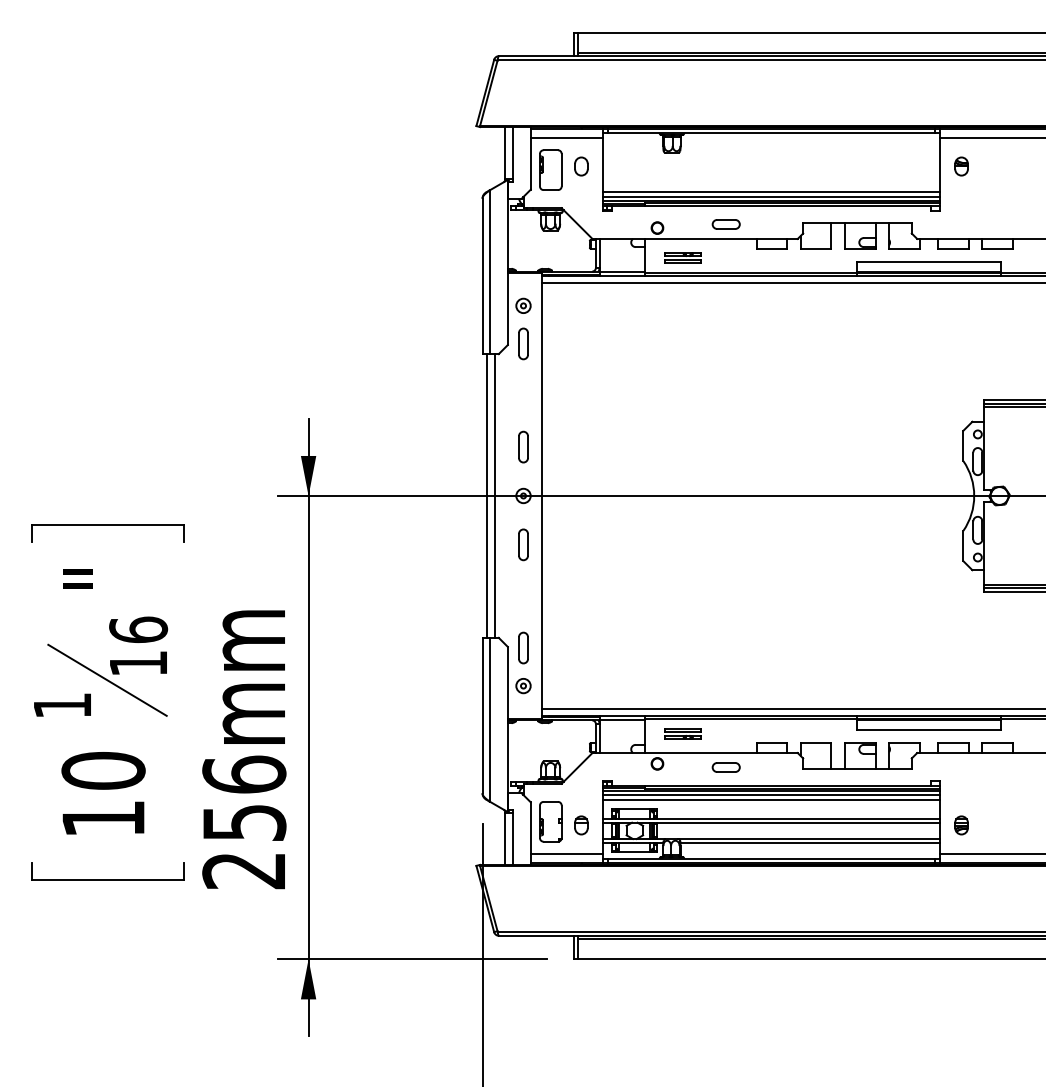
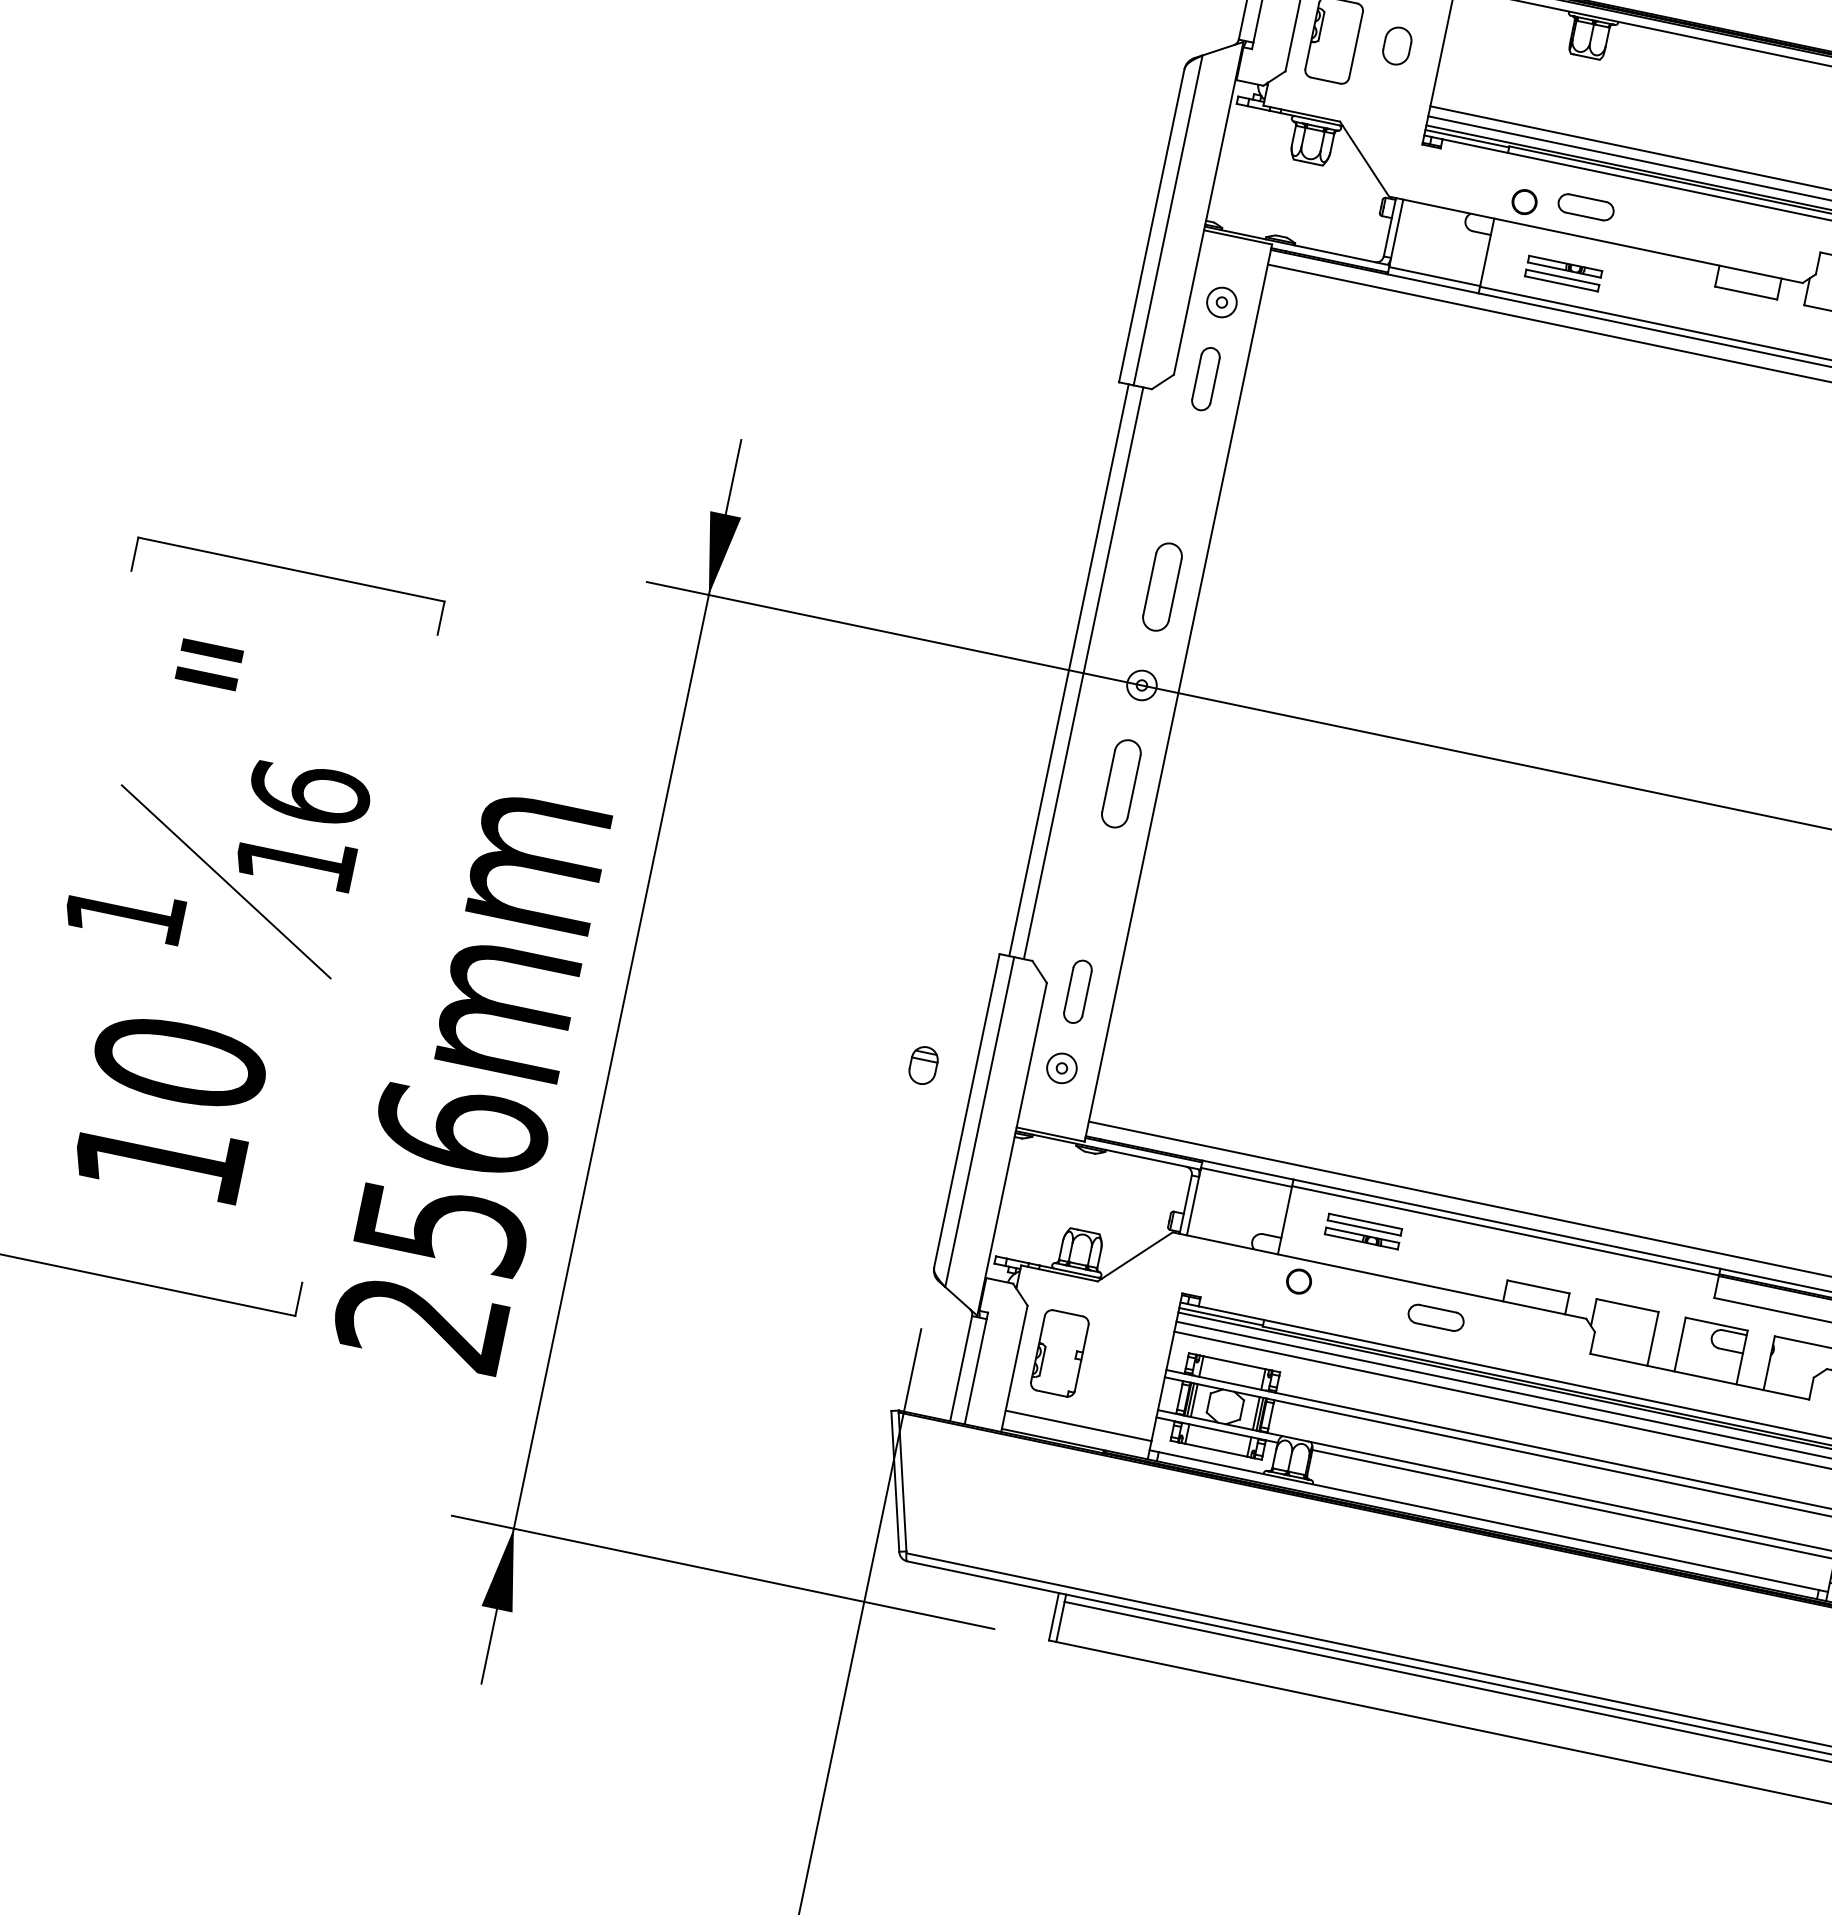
part: (725, 224) -> (1584, 207), moved
part: (523, 446) -> (1162, 585), size x1.4
part: (523, 544) -> (1121, 783), size x1.4
part: (581, 825) -> (923, 1065), moved

